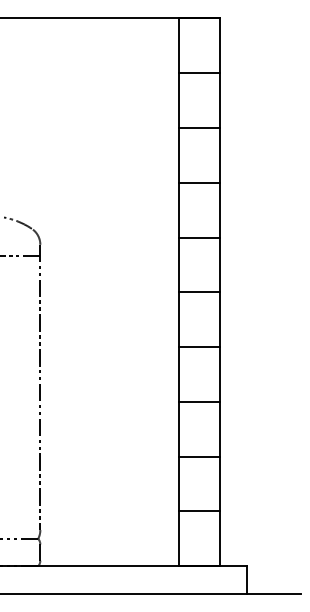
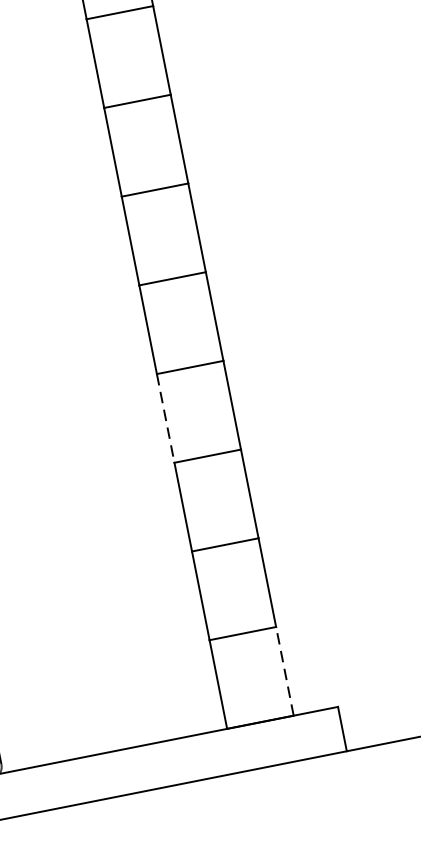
line: (178, 374) -> (165, 418), solid -> dashed
line: (219, 538) -> (284, 670), solid -> dashed

